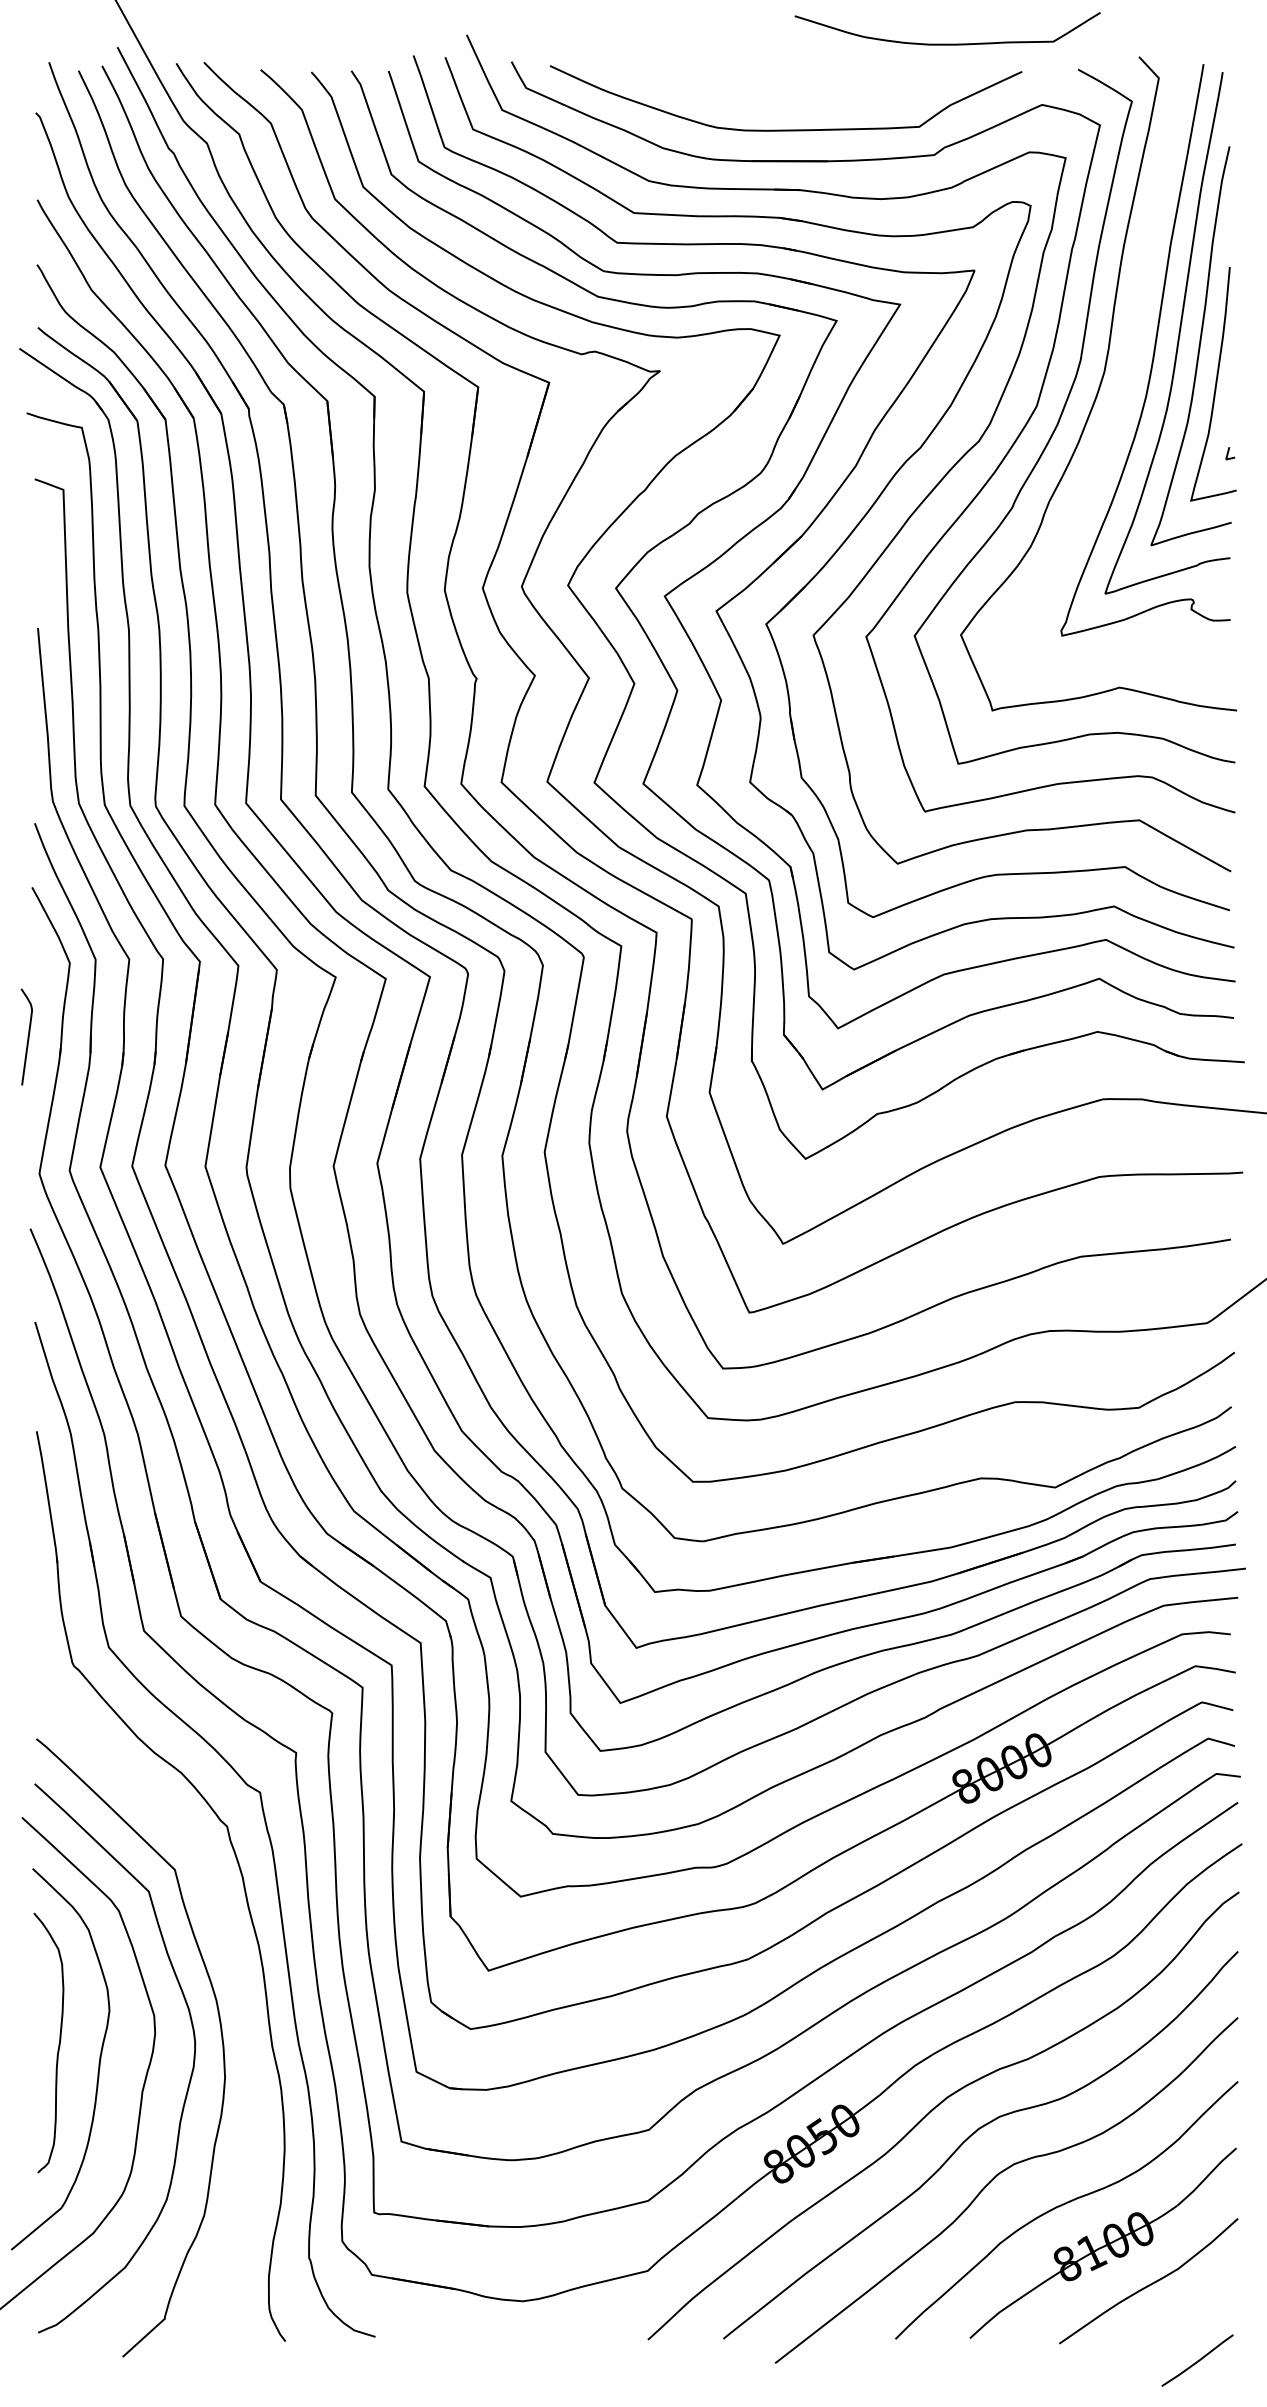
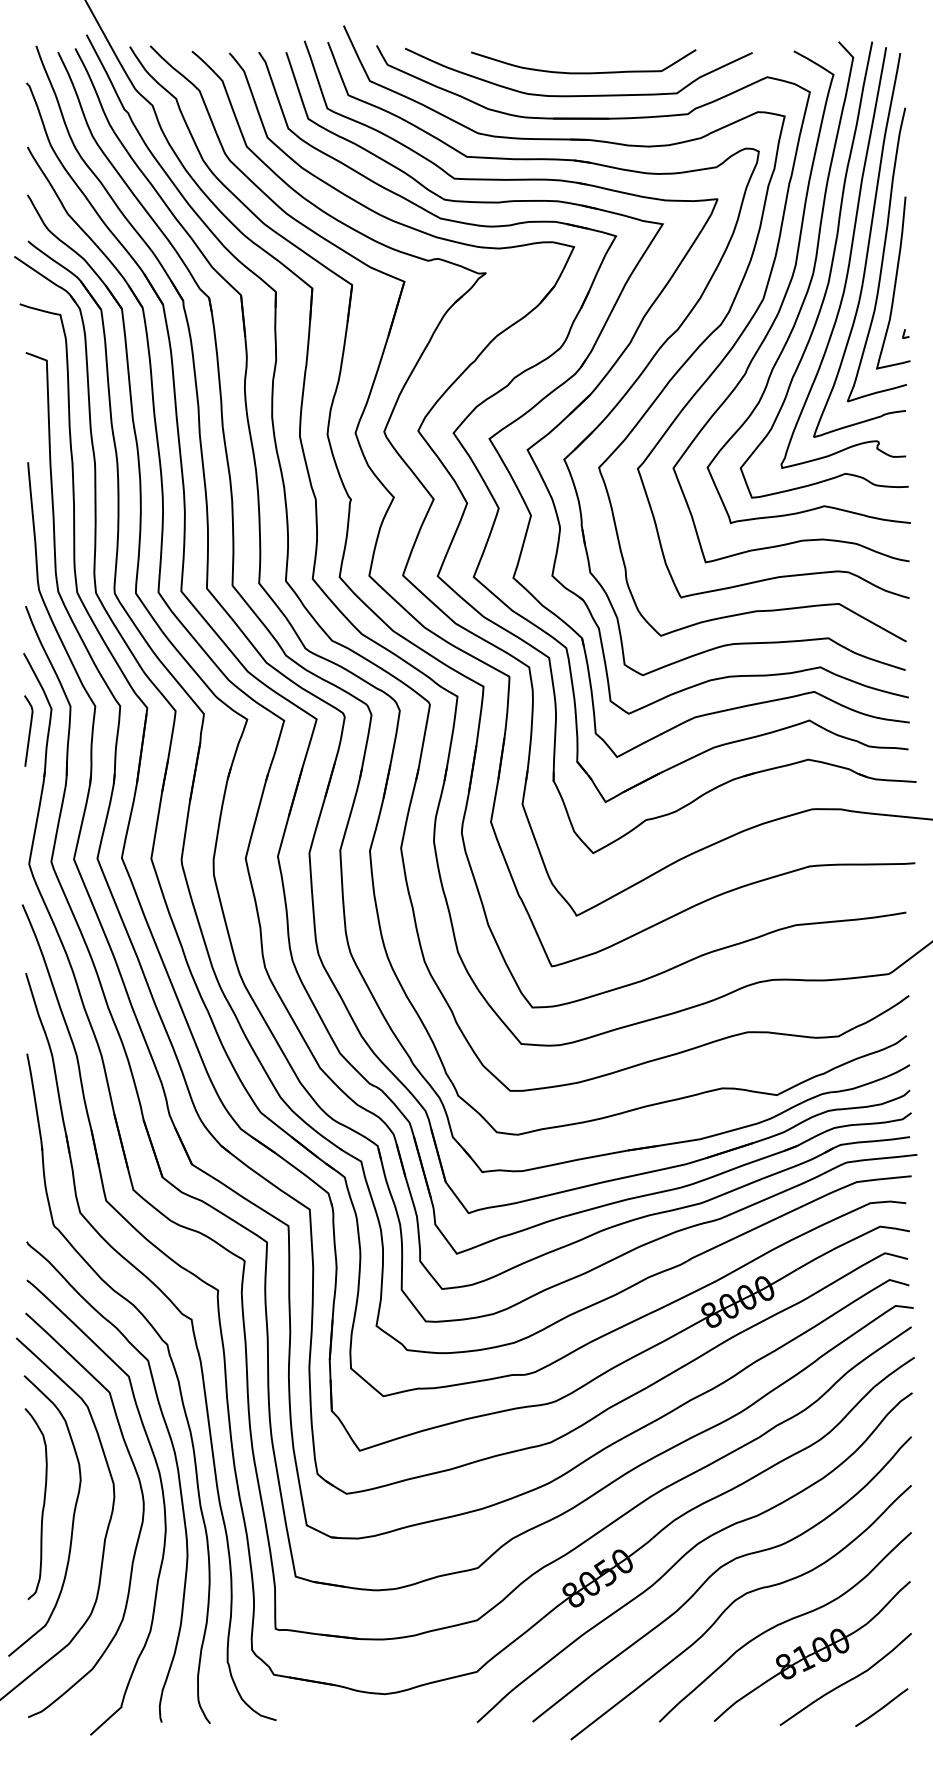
curve: (947, 43) -> (583, 72), moved
curve: (1127, 366) -> (830, 269), added
curve: (27, 1036) -> (29, 730), moved
curve: (239, 1991) -> (176, 1466), added
curve: (1197, 2360) -> (881, 1707), moved

